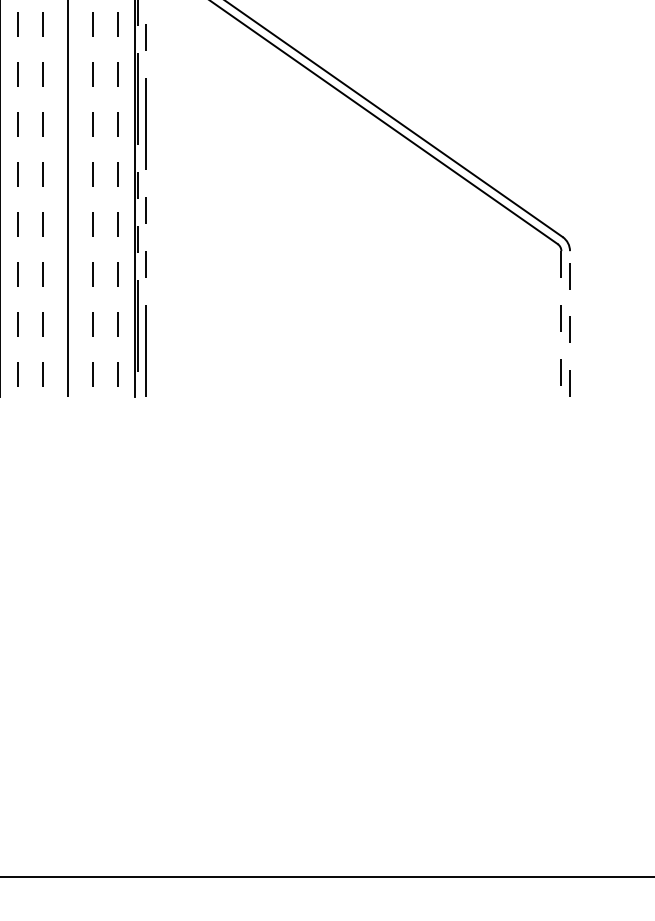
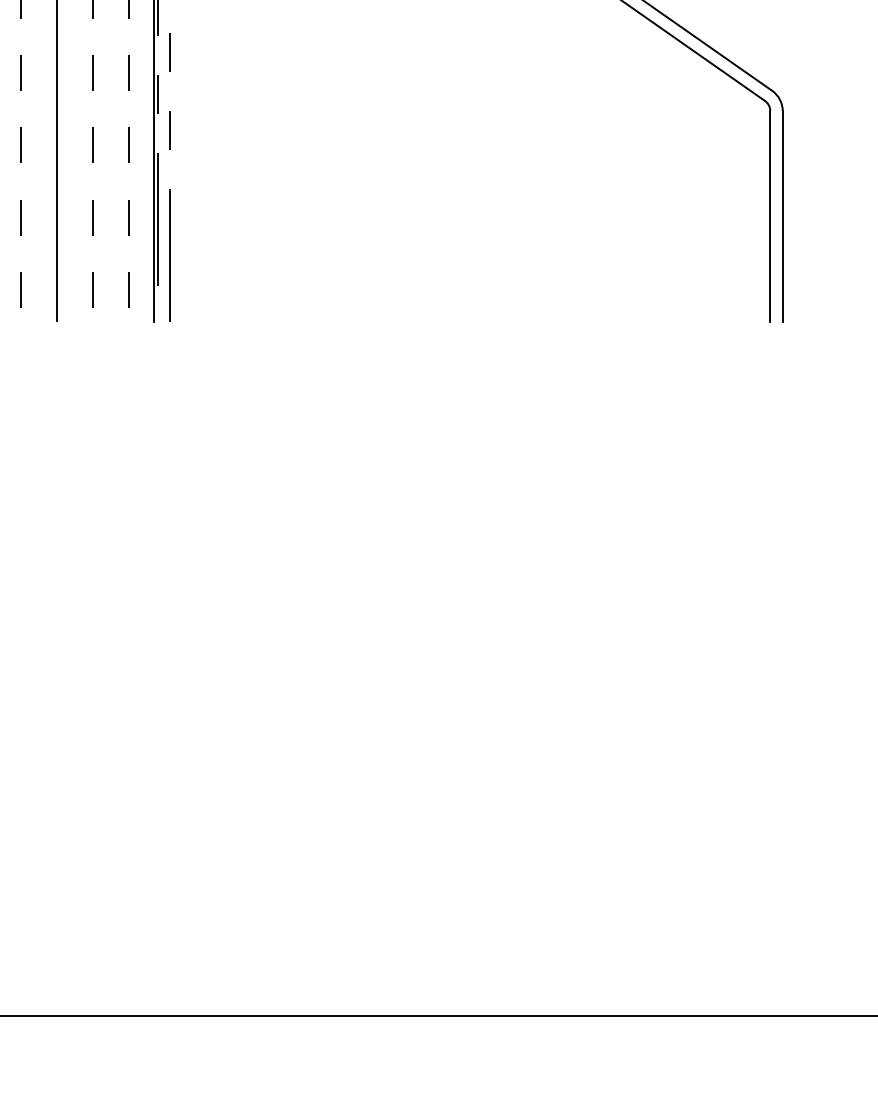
line: (570, 323) -> (783, 215), dashed -> solid
line: (561, 324) -> (770, 217), dashed -> solid

